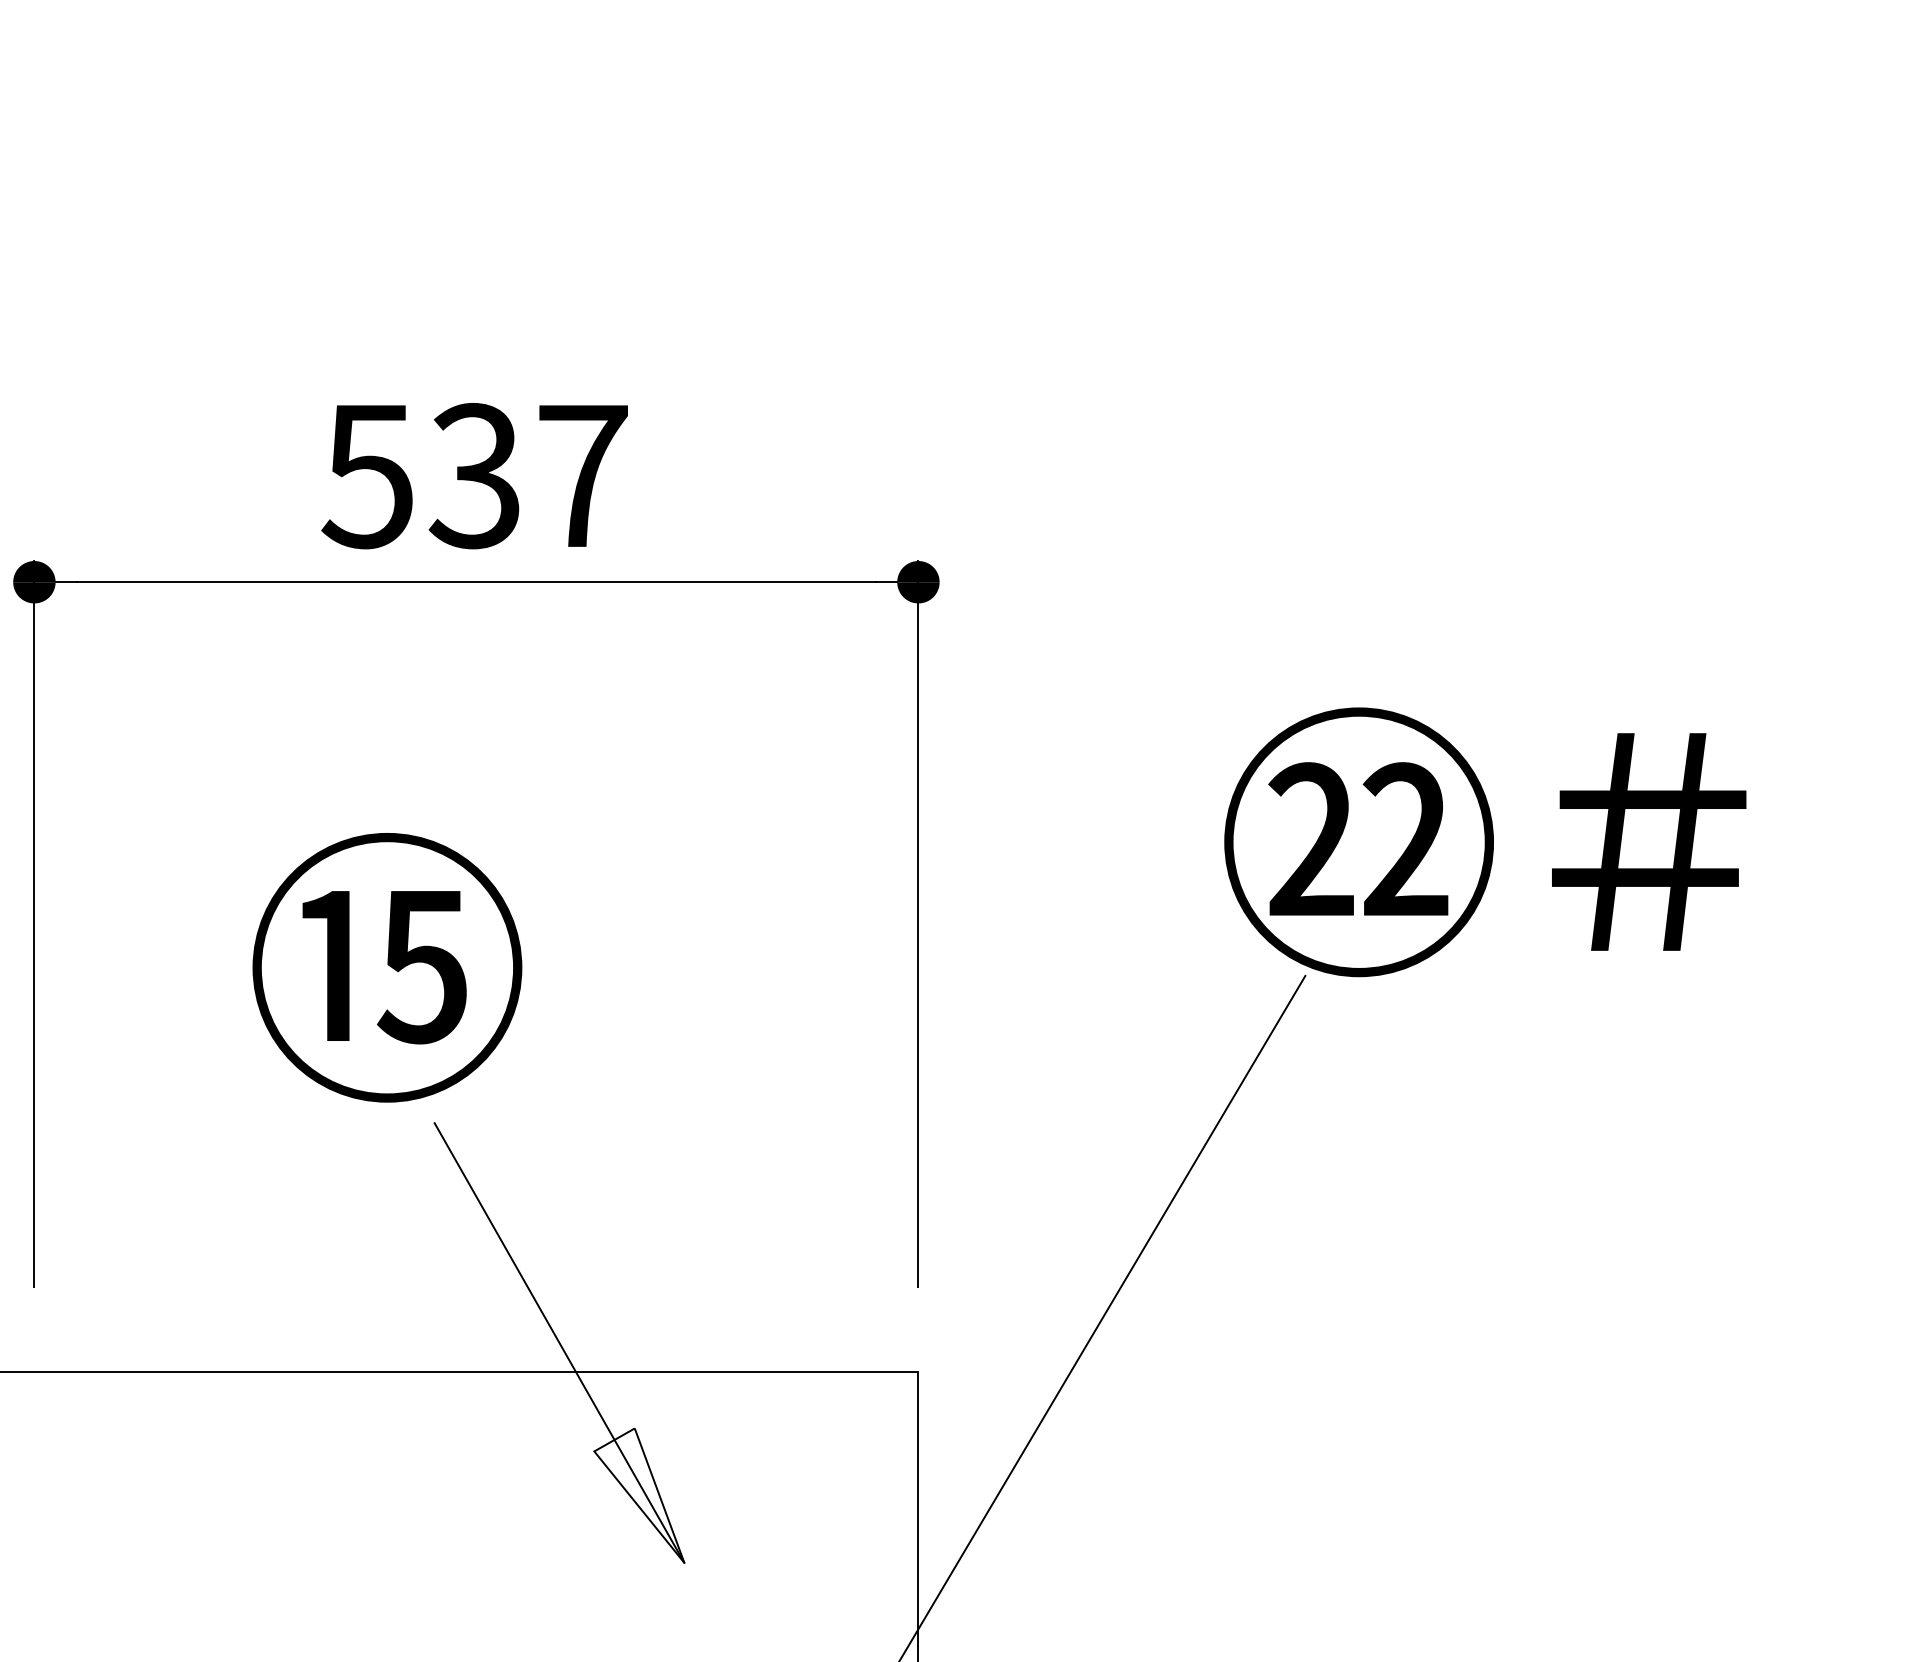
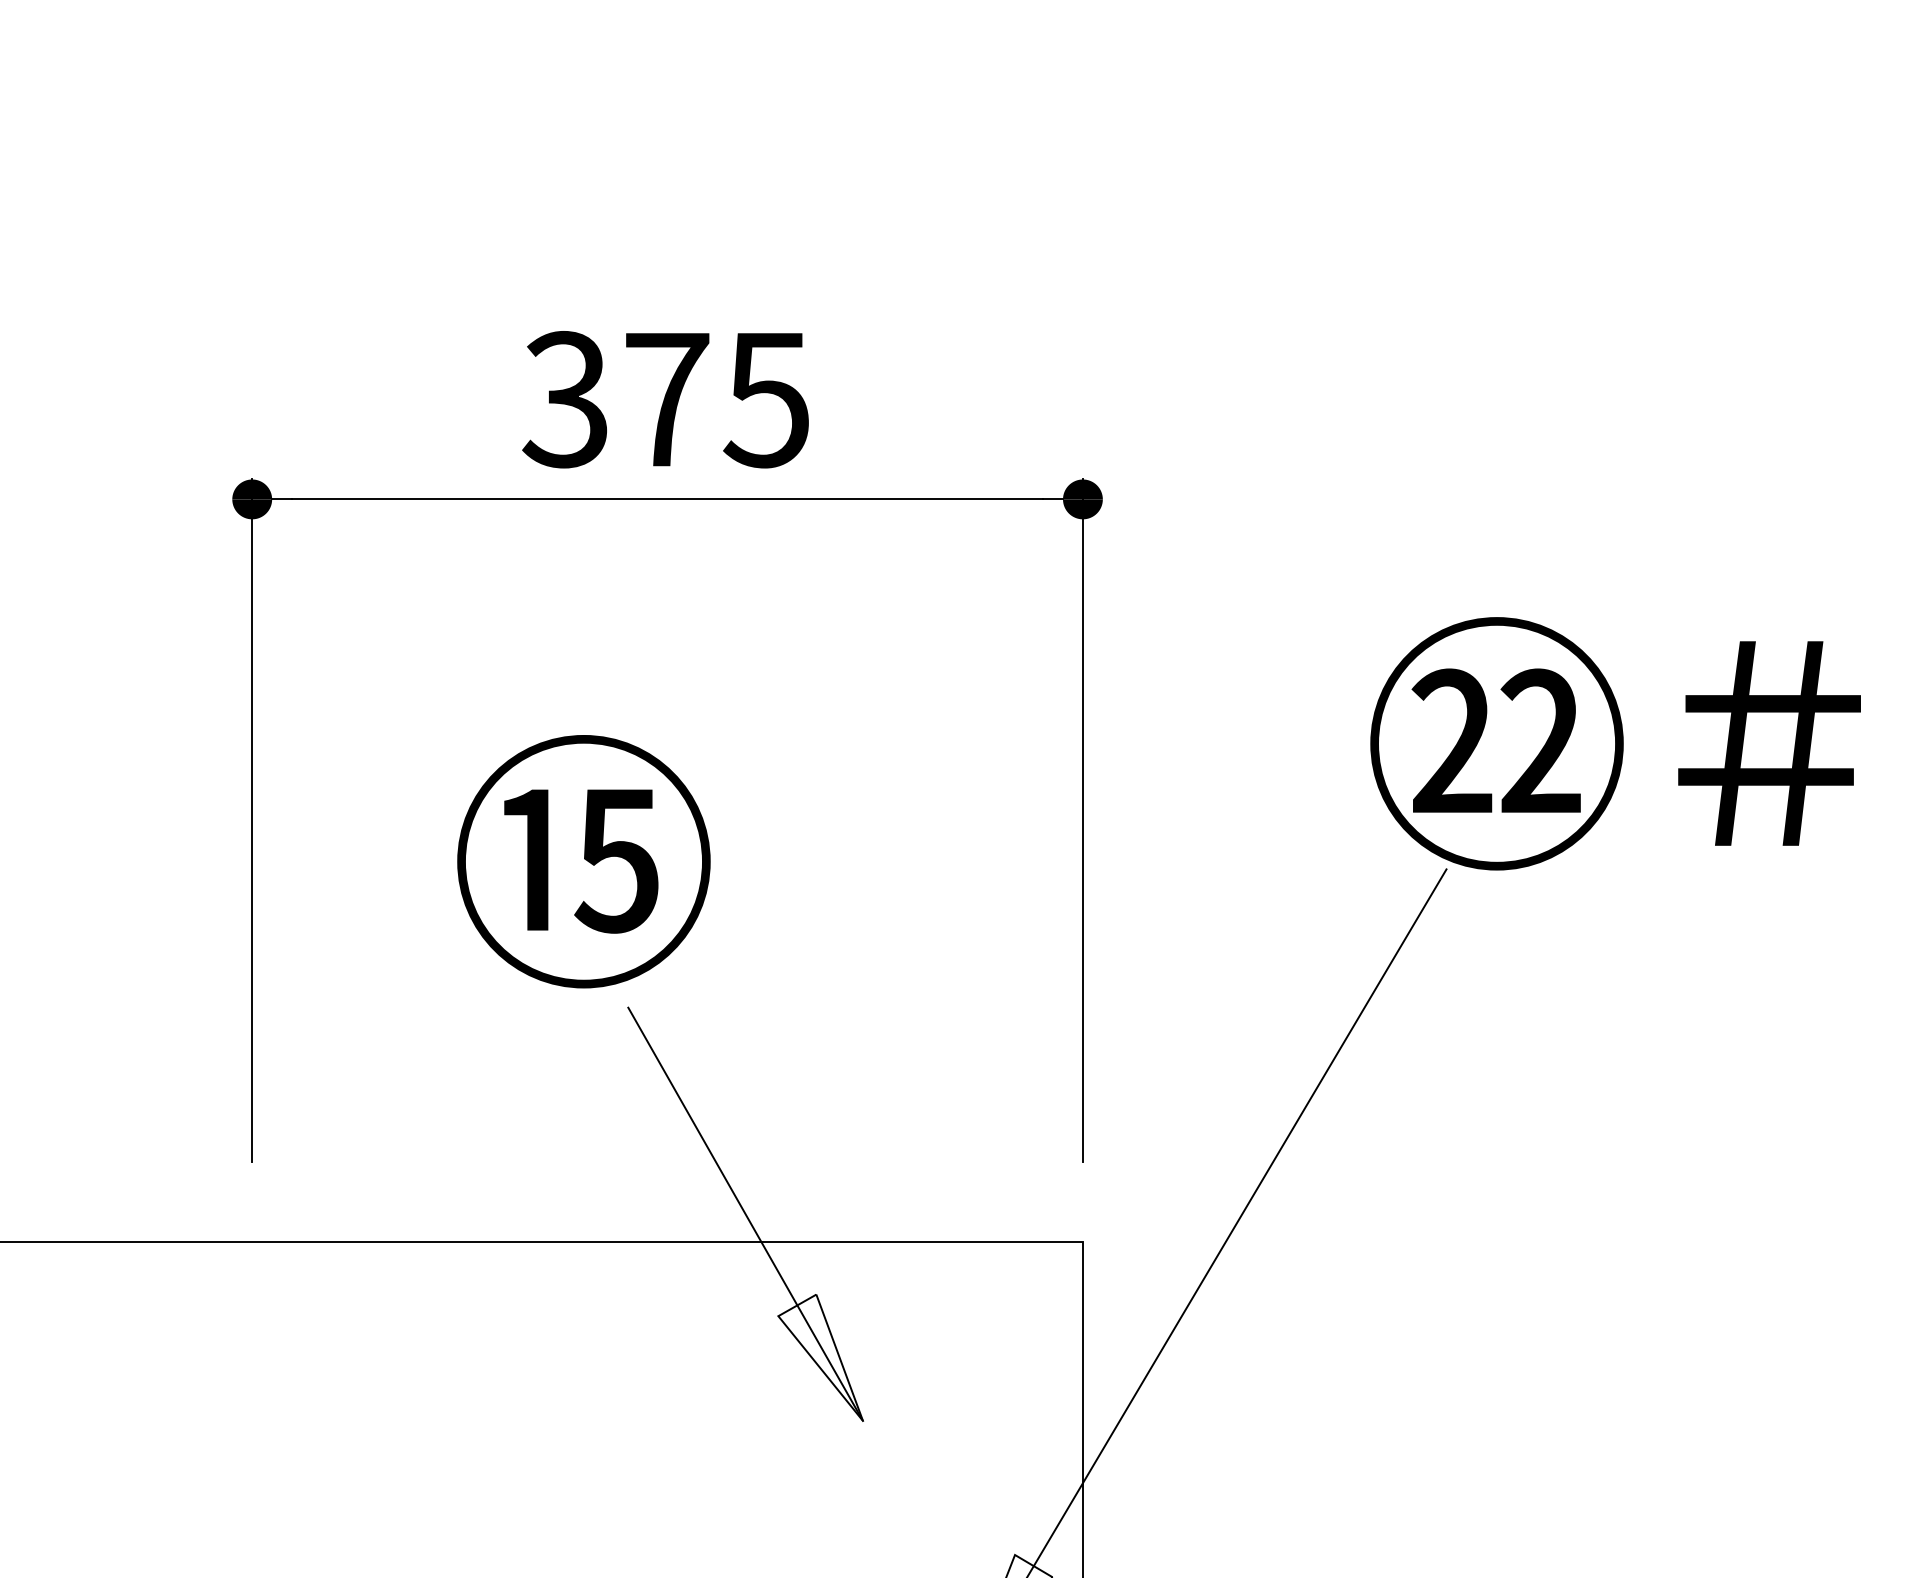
text: (474, 475) -> (665, 399), 537 -> 375

